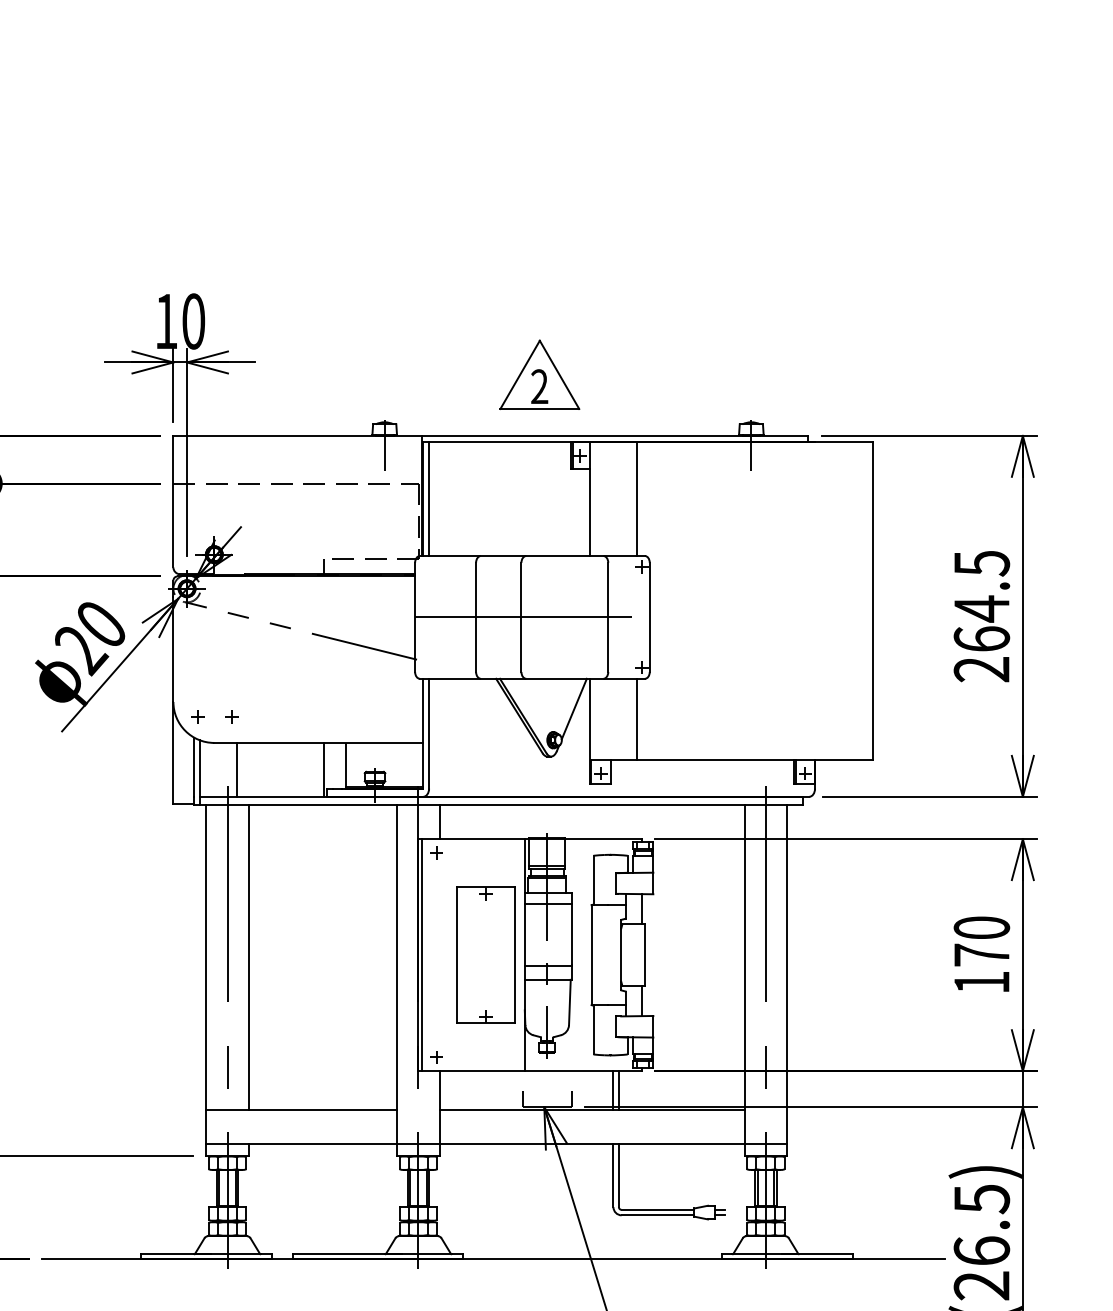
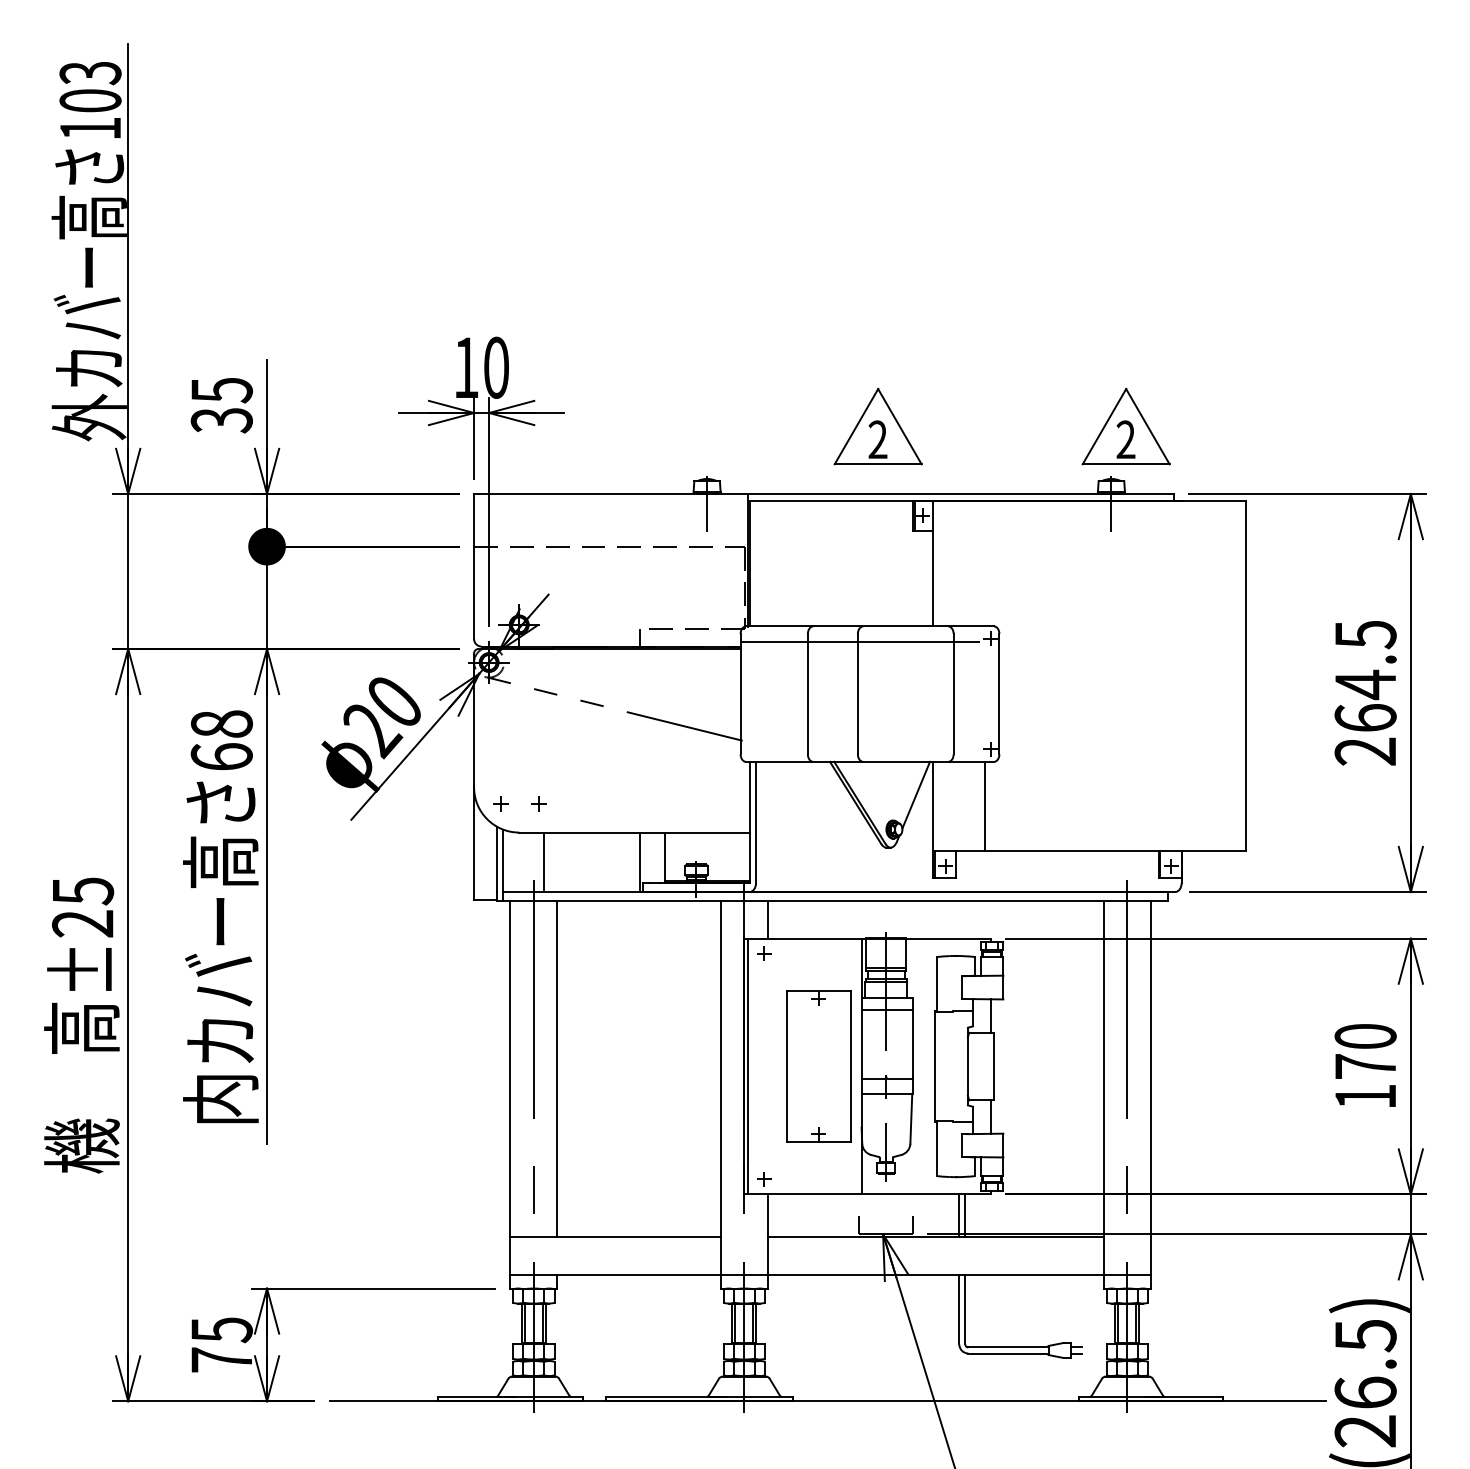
part: (764, 374) -> (1125, 426), added
line: (429, 498) -> (756, 563), removed
line: (636, 498) -> (984, 563), removed
line: (531, 617) -> (869, 642), moved

